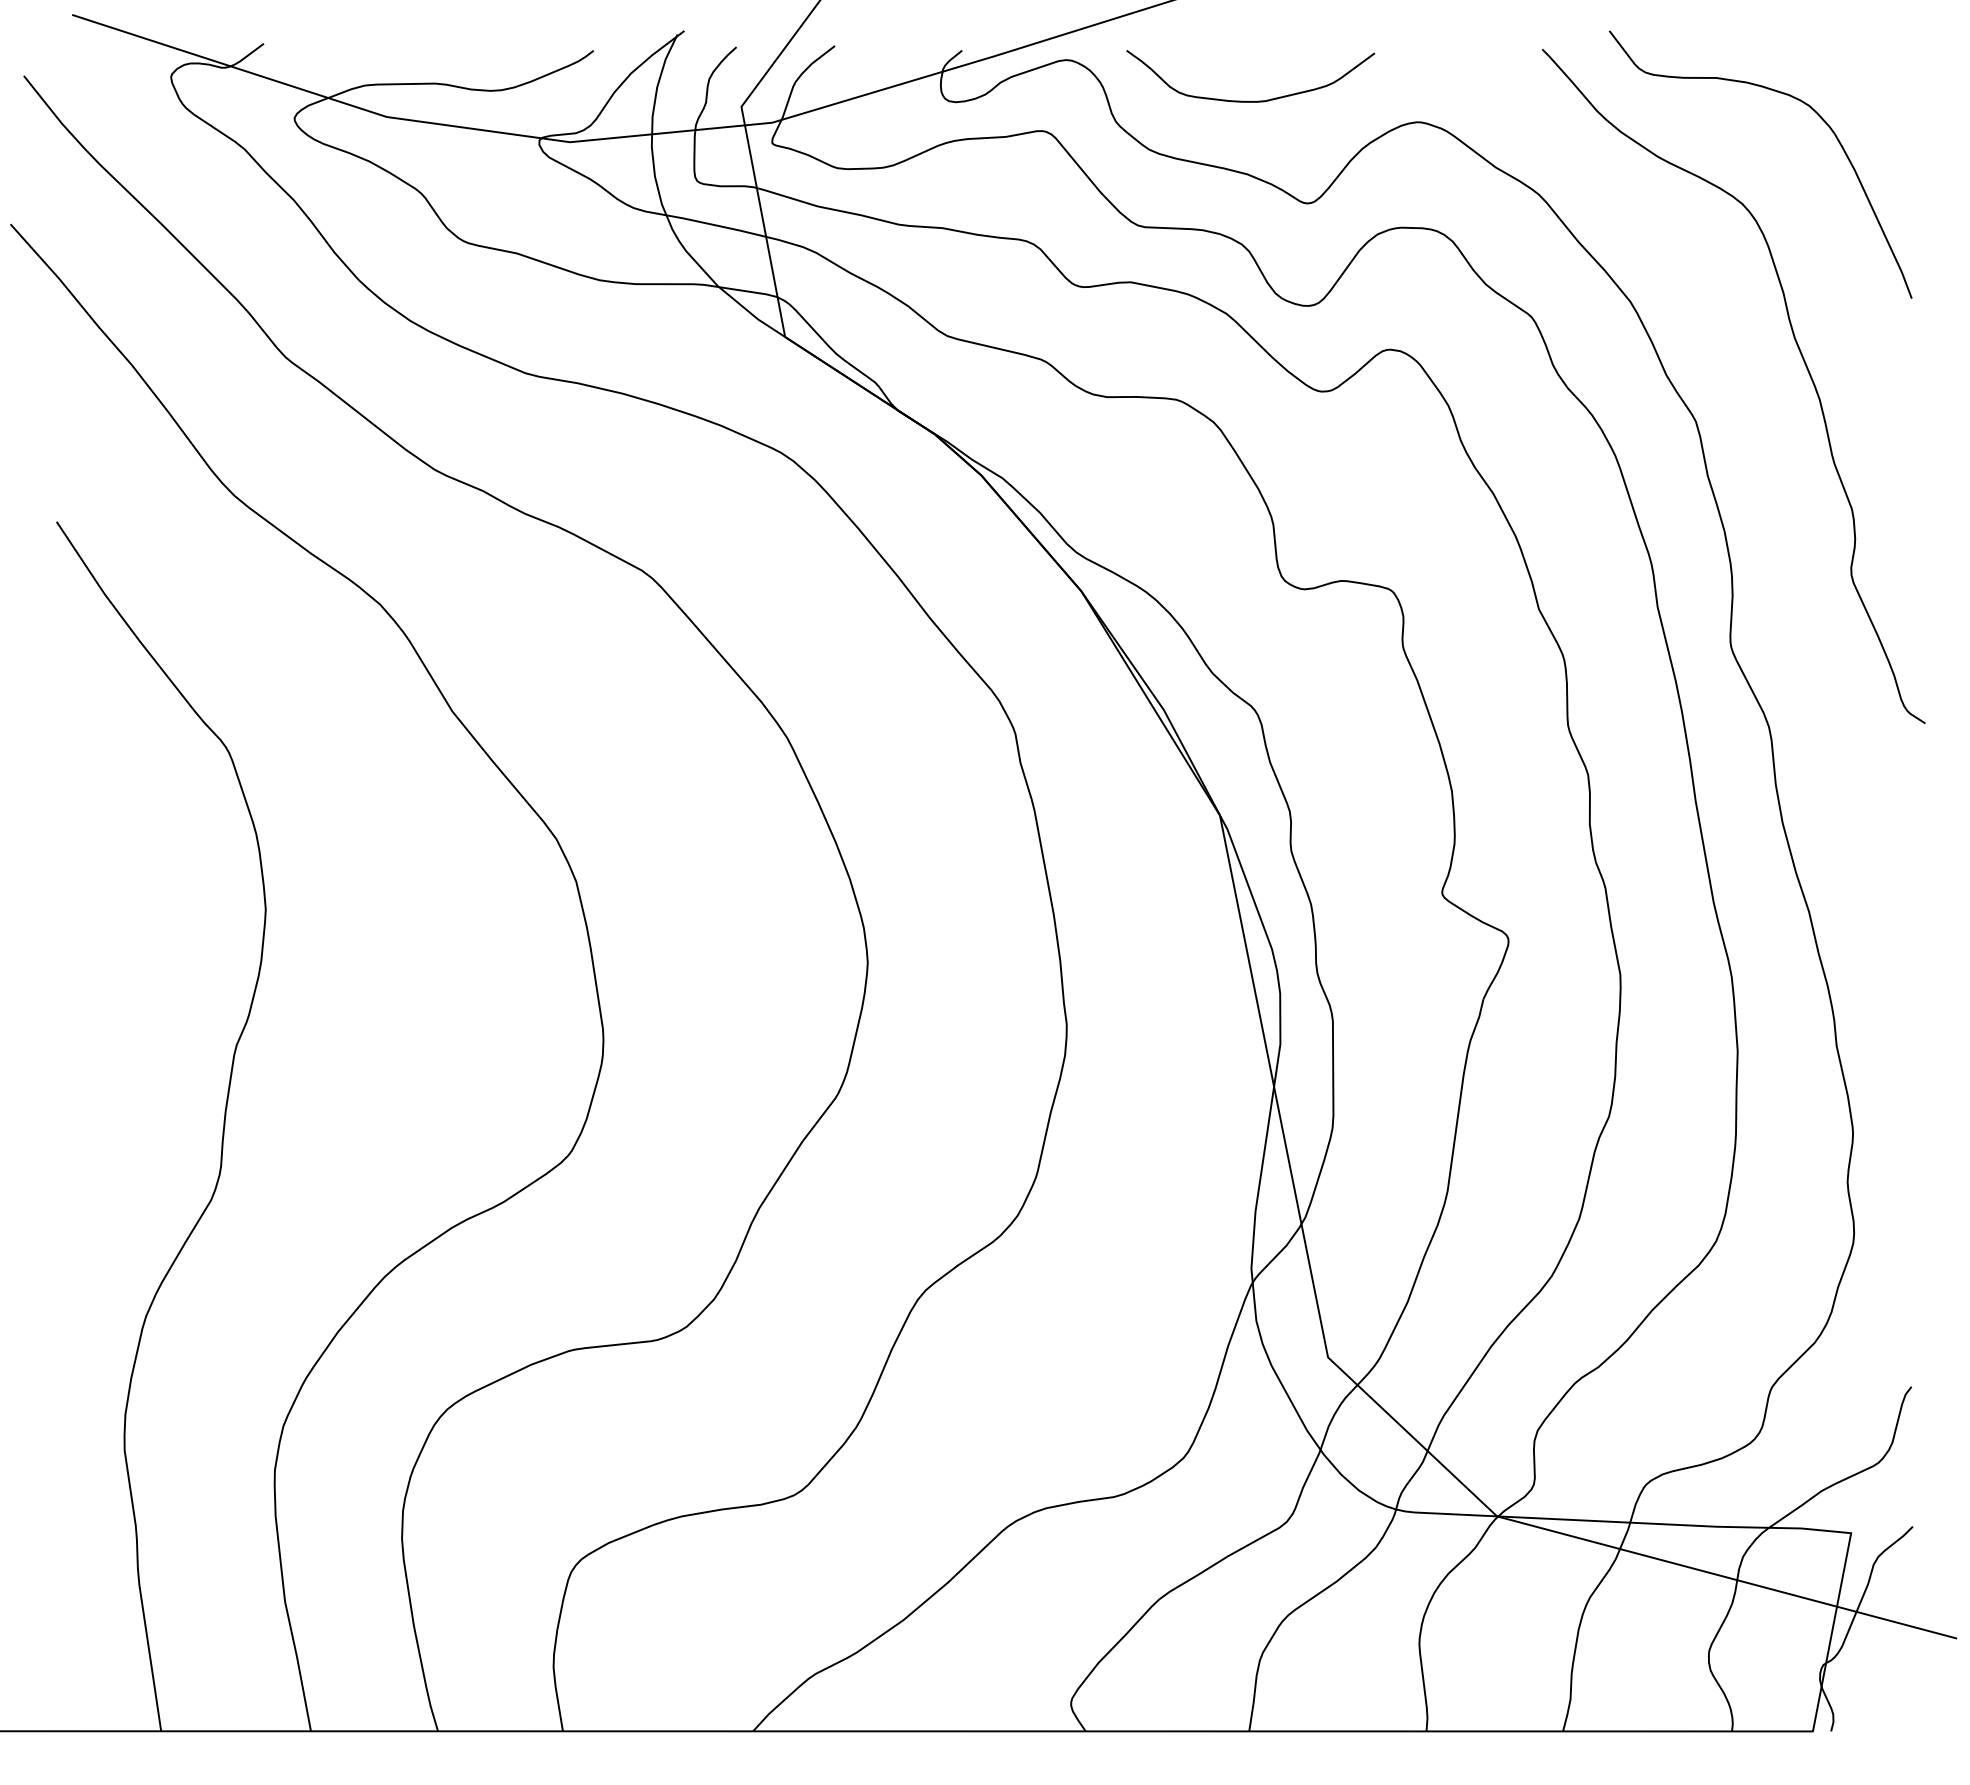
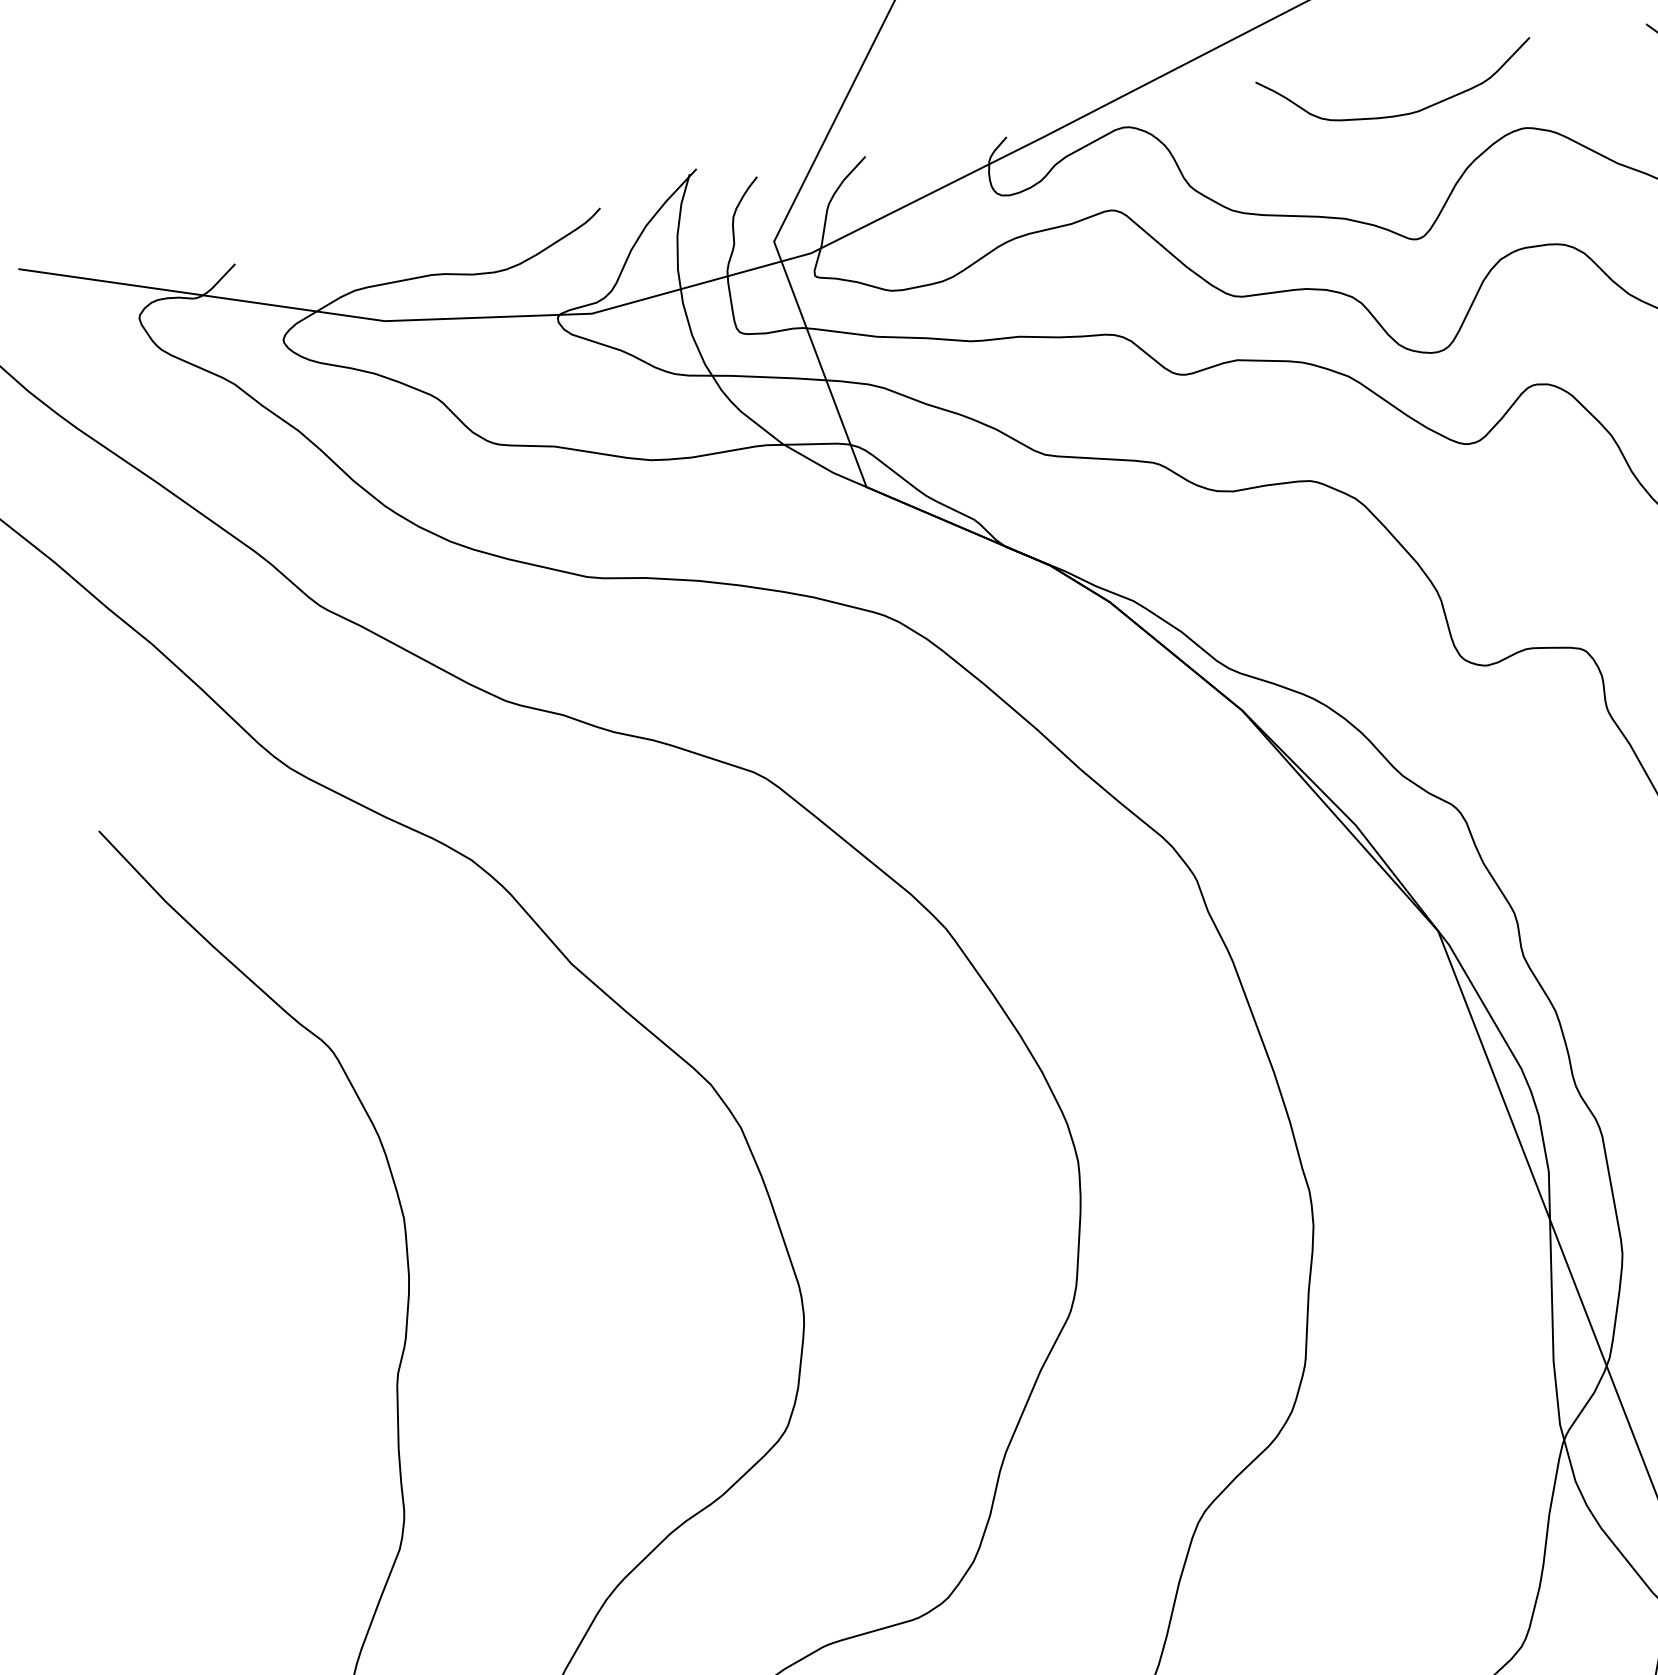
curve: (1245, 100) -> (1396, 114), moved

